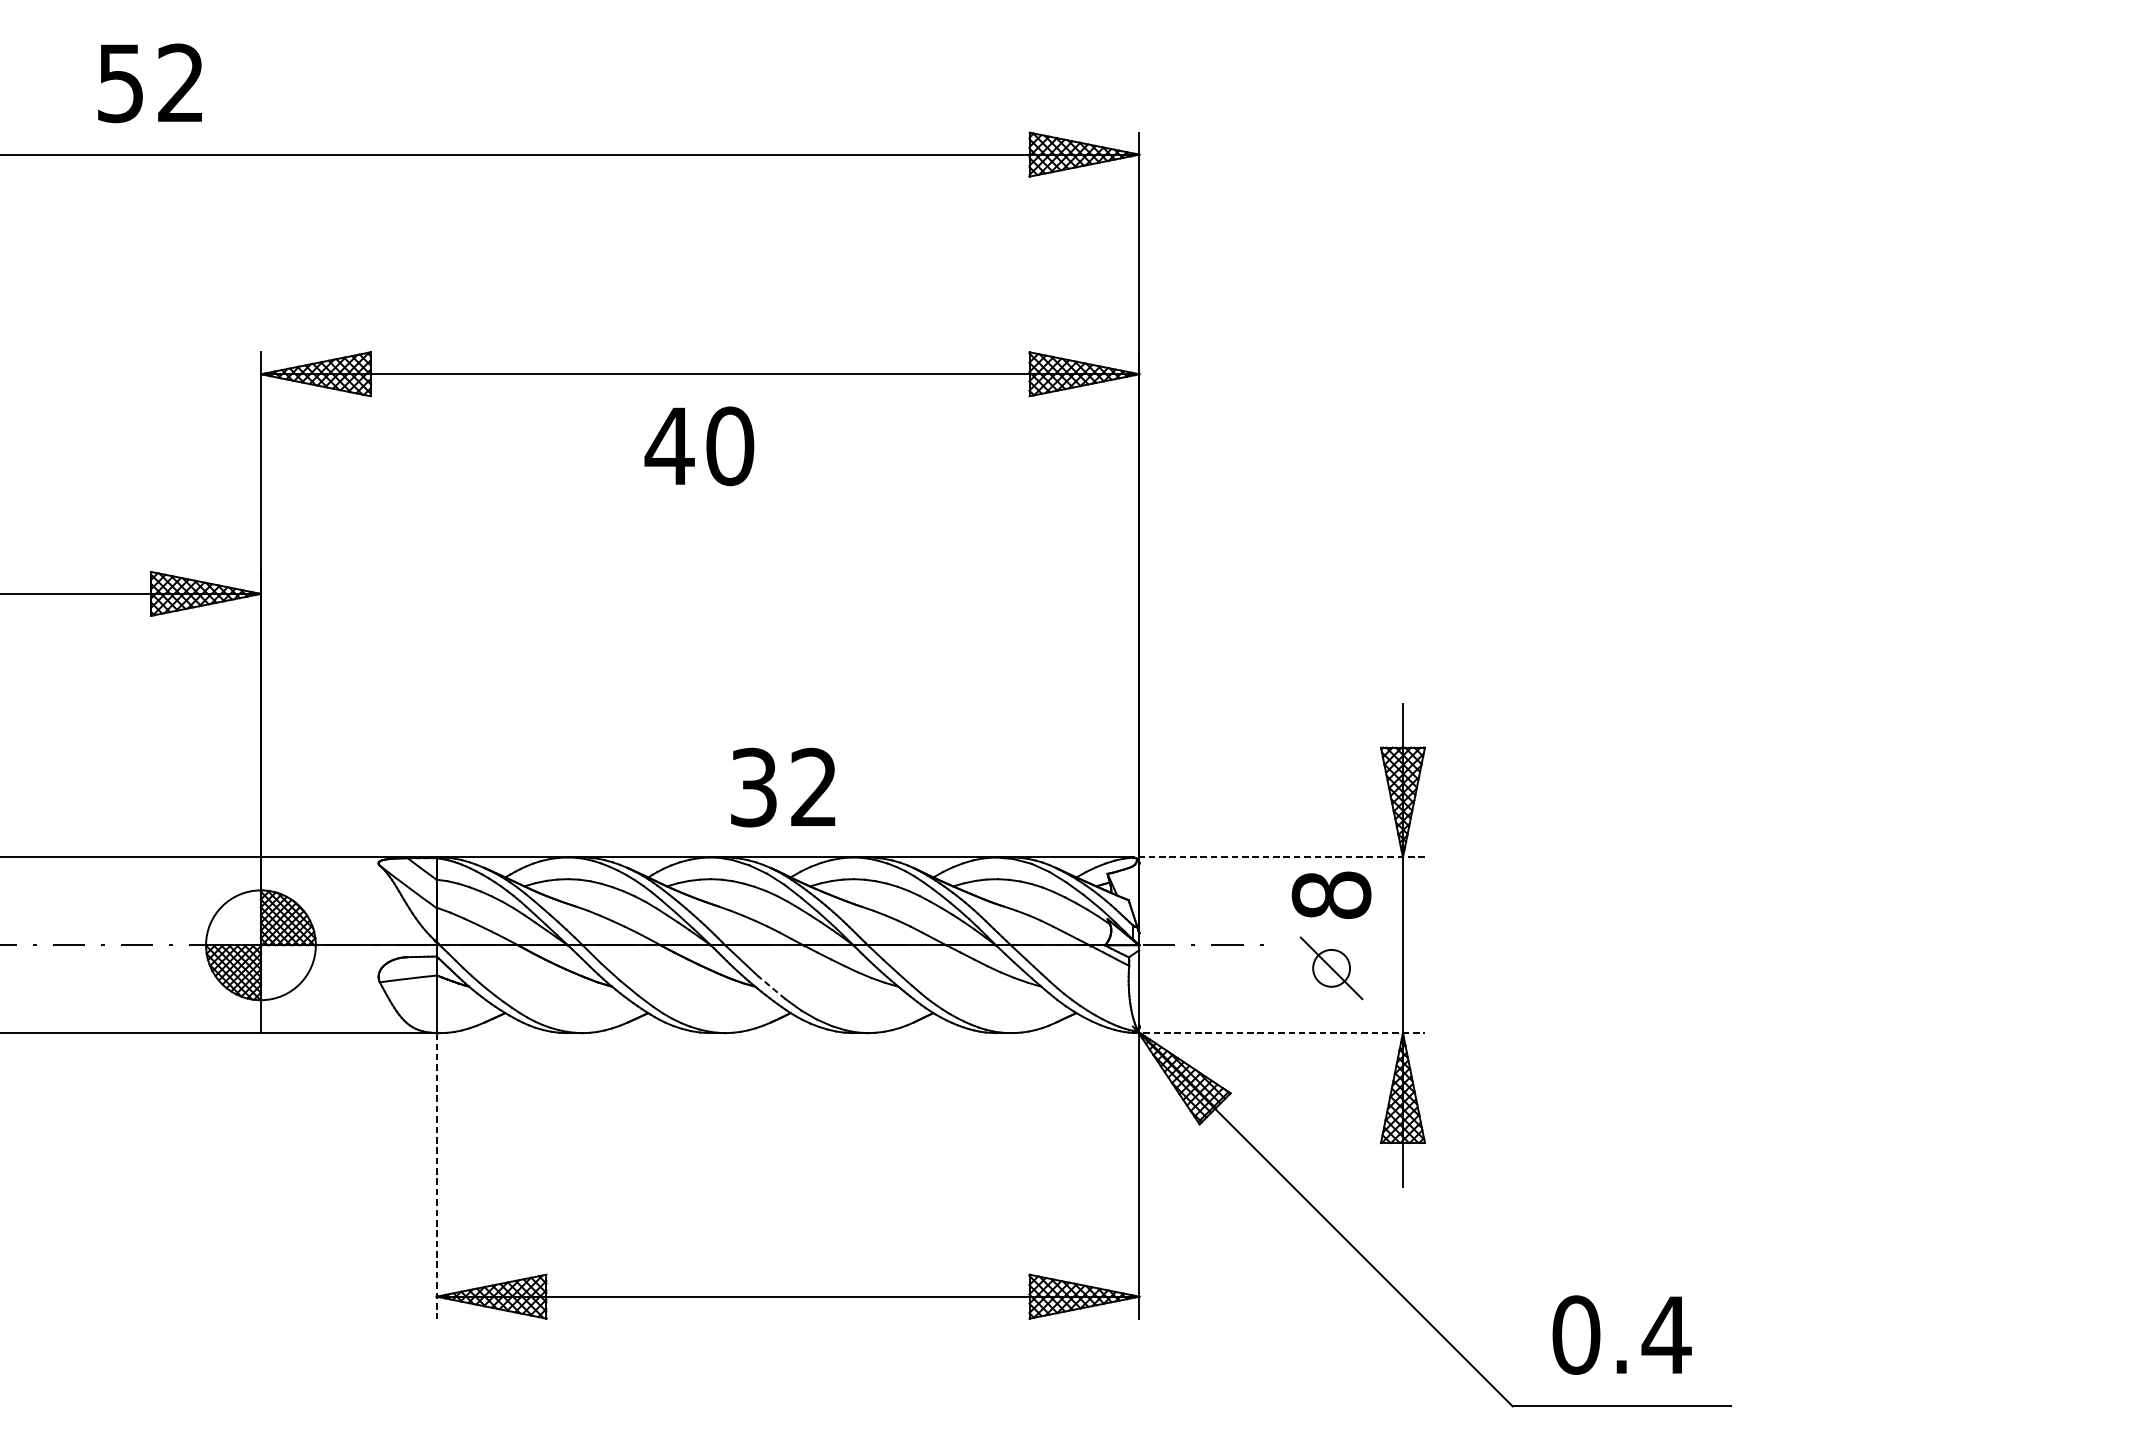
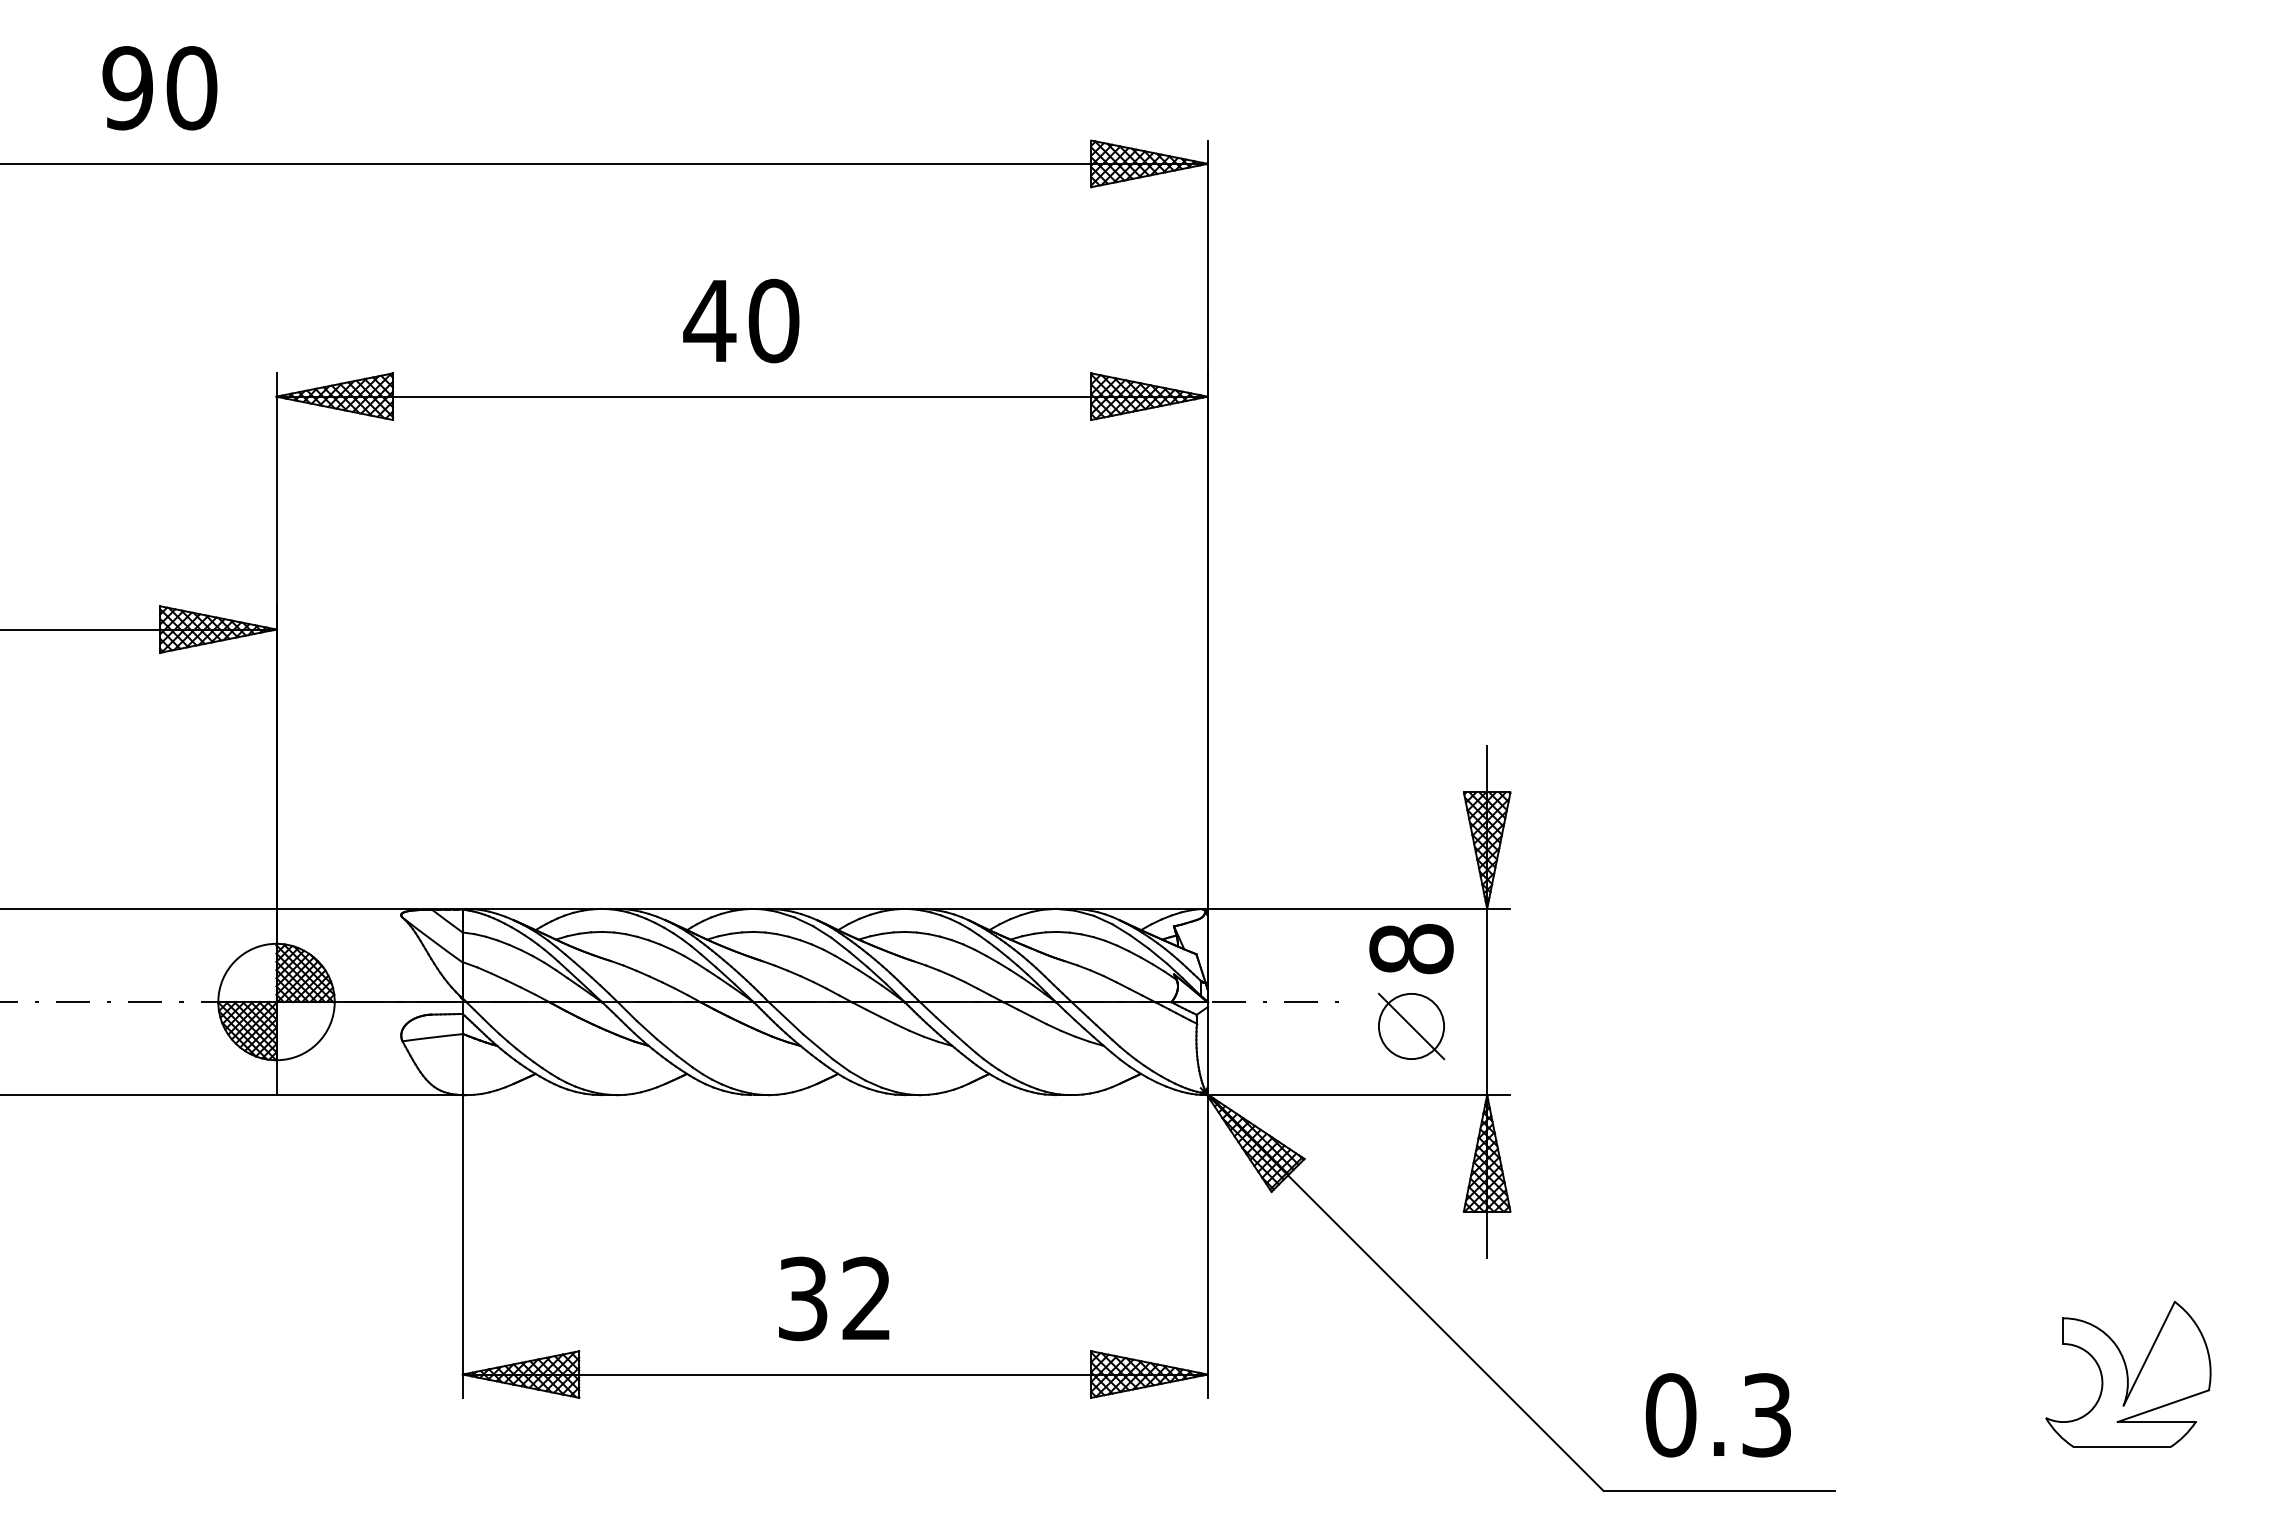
text: (150, 83) -> (159, 88), 52 -> 90
text: (699, 445) -> (741, 320), moved
text: (783, 787) -> (834, 1298), moved
line: (1278, 857) -> (1355, 908), dashed -> solid
circle: (1331, 968) -> (1411, 1026), size x1.67
line: (771, 987) -> (817, 1046), dashed -> solid
line: (1278, 1033) -> (1355, 1095), dashed -> solid
line: (436, 1175) -> (462, 1246), dashed -> solid
part: (2007, 1295) -> (2128, 1373), added
text: (1666, 1335) -> (1766, 1415), 0.4 -> 0.3

